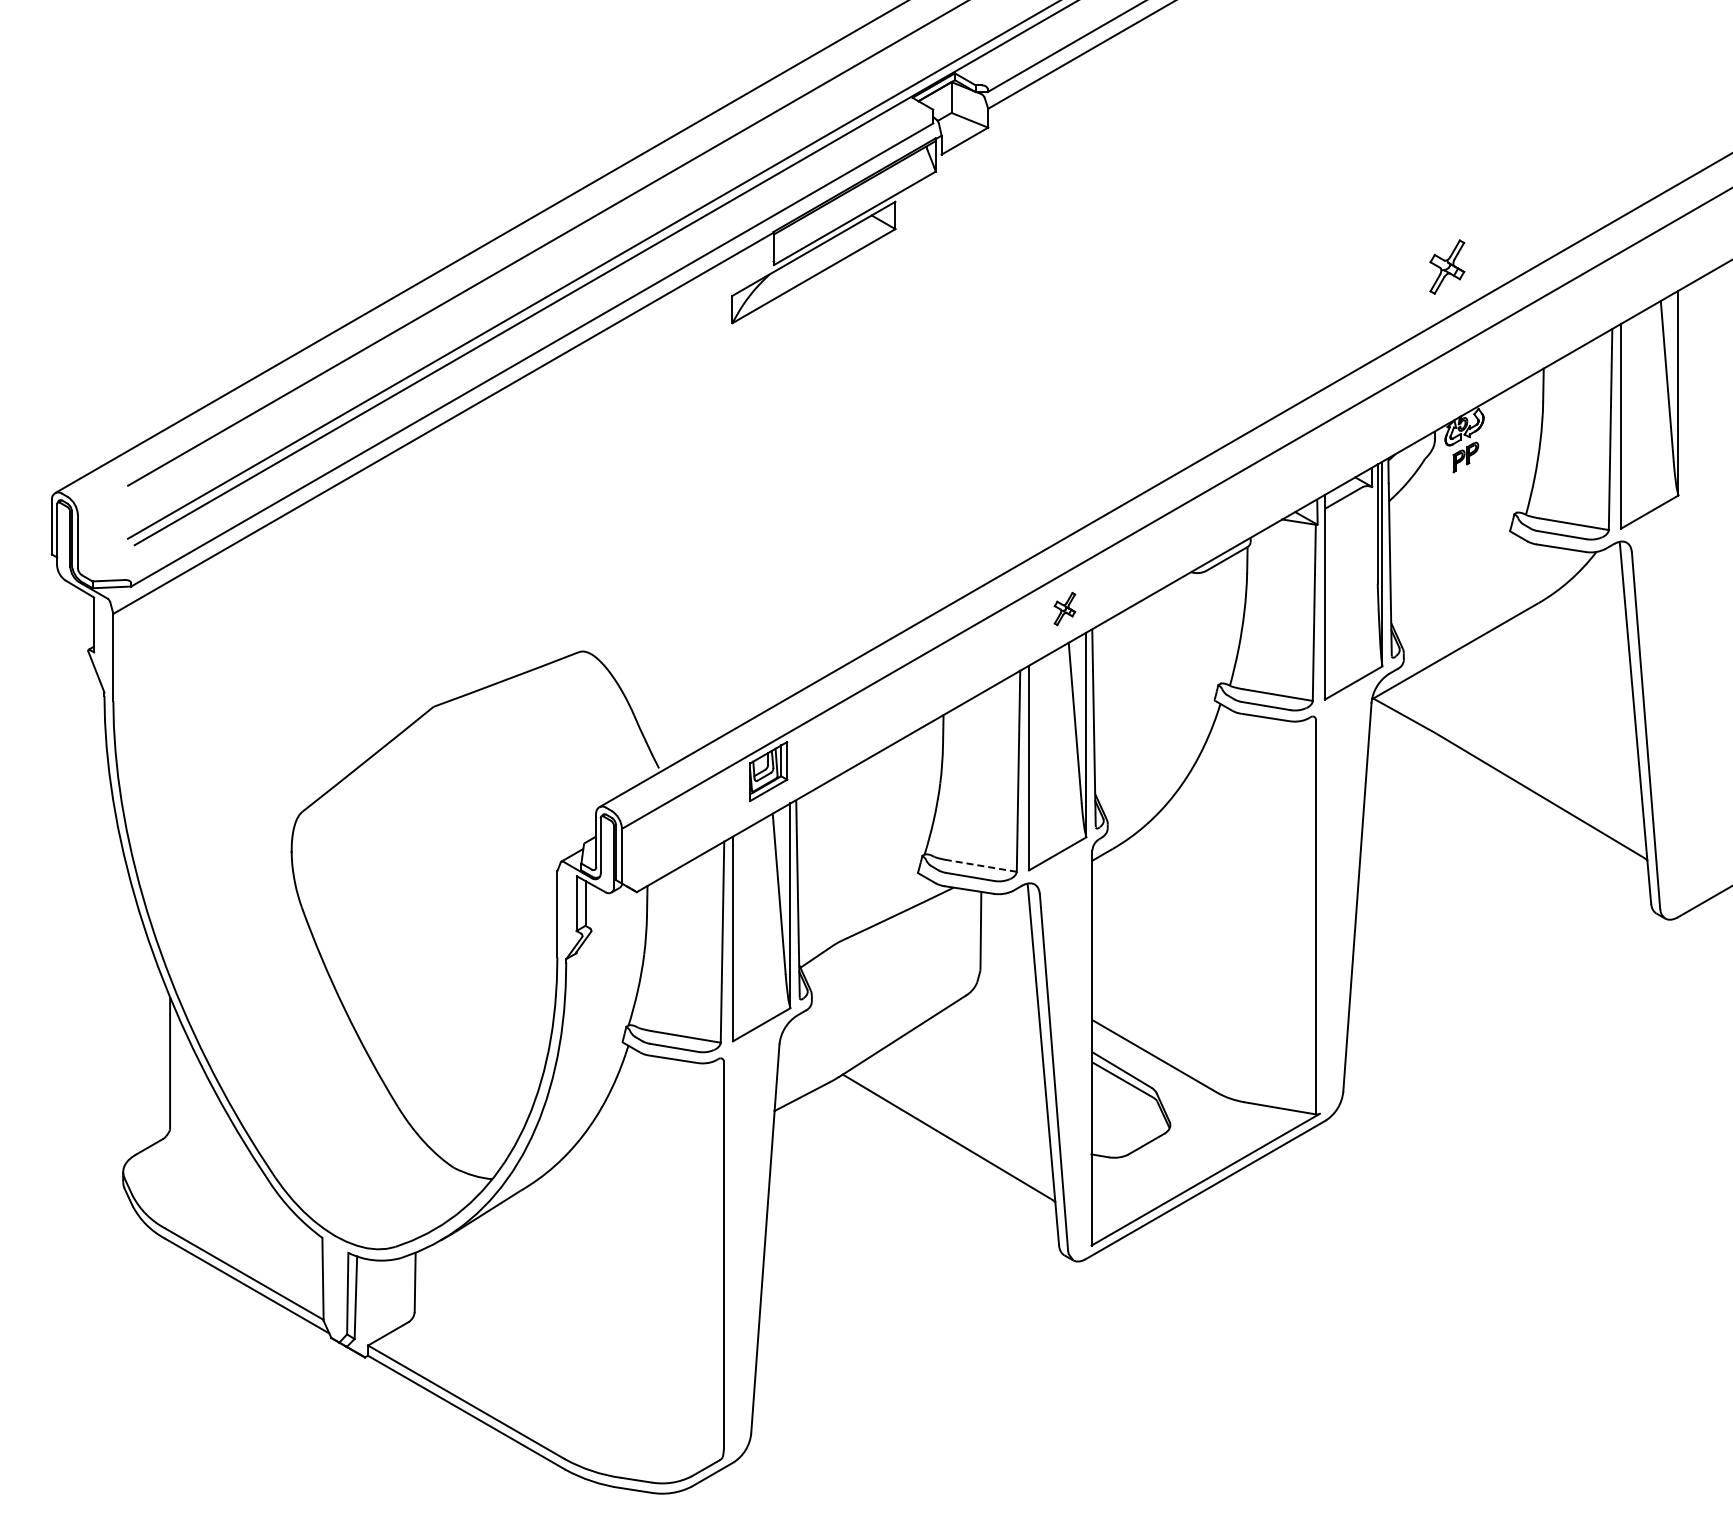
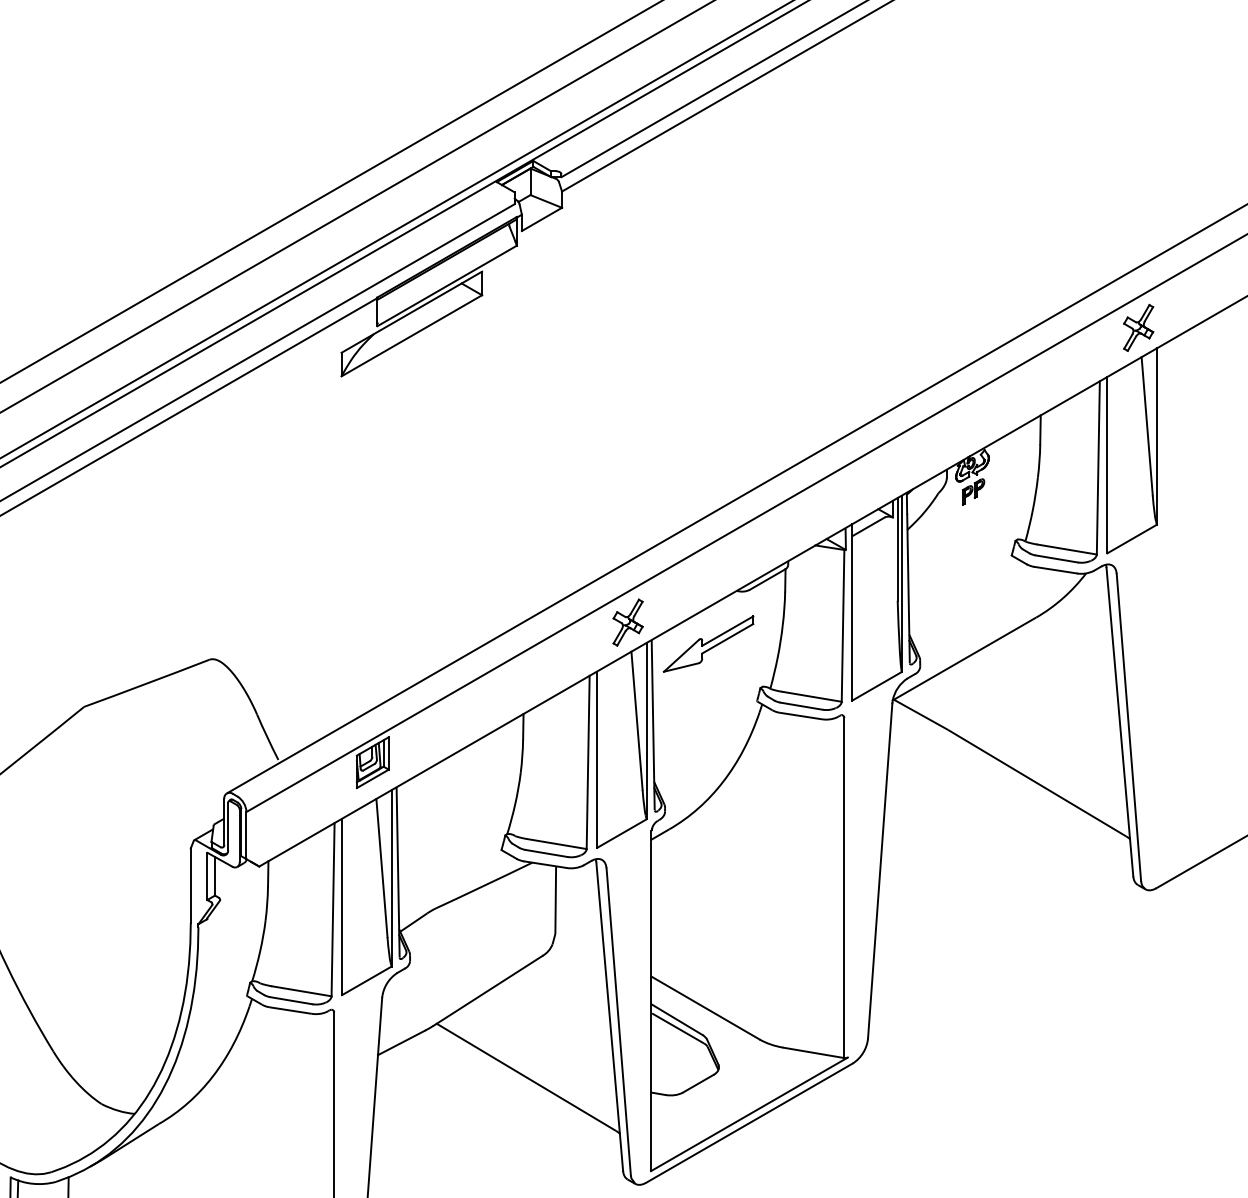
part: (1447, 266) -> (1138, 327), moved
part: (1064, 608) -> (627, 622), size x1.67
part: (1158, 633) -> (708, 643), added
line: (982, 866) -> (557, 844), dashed -> solid

